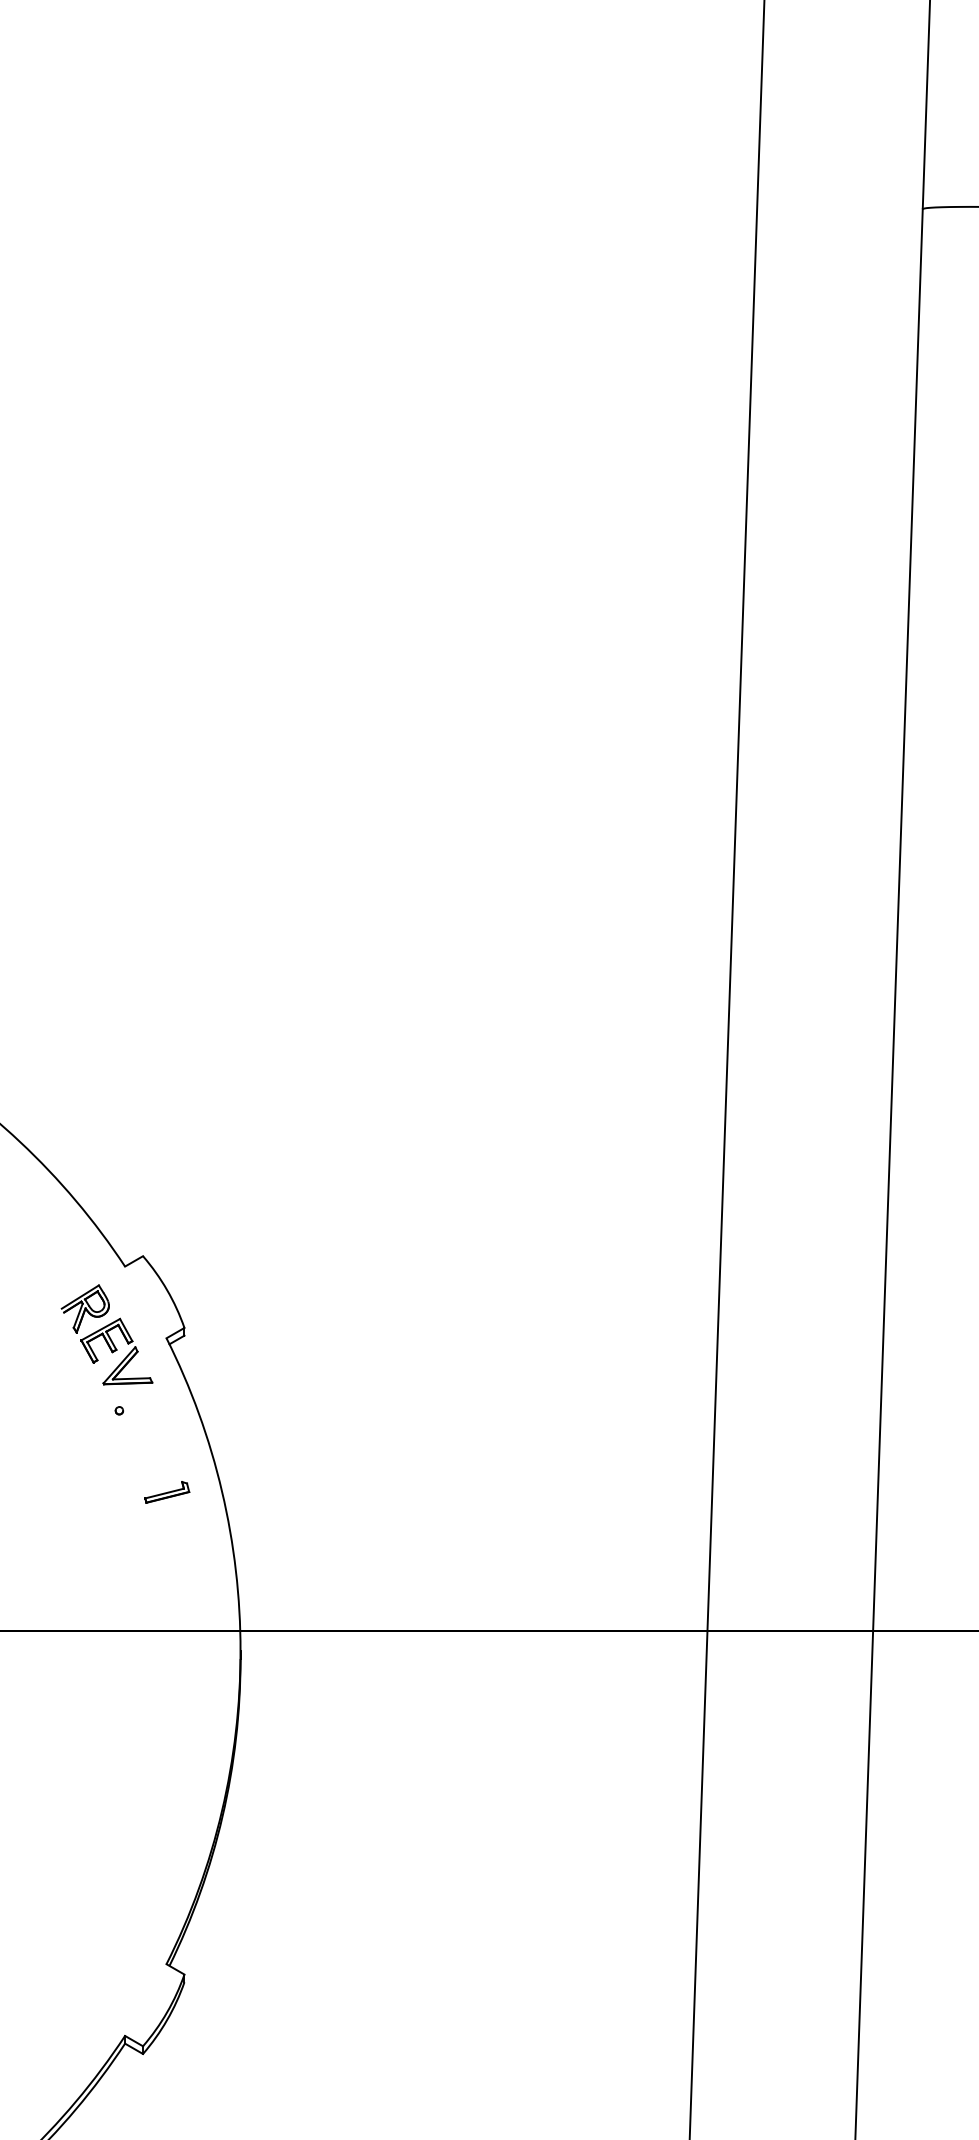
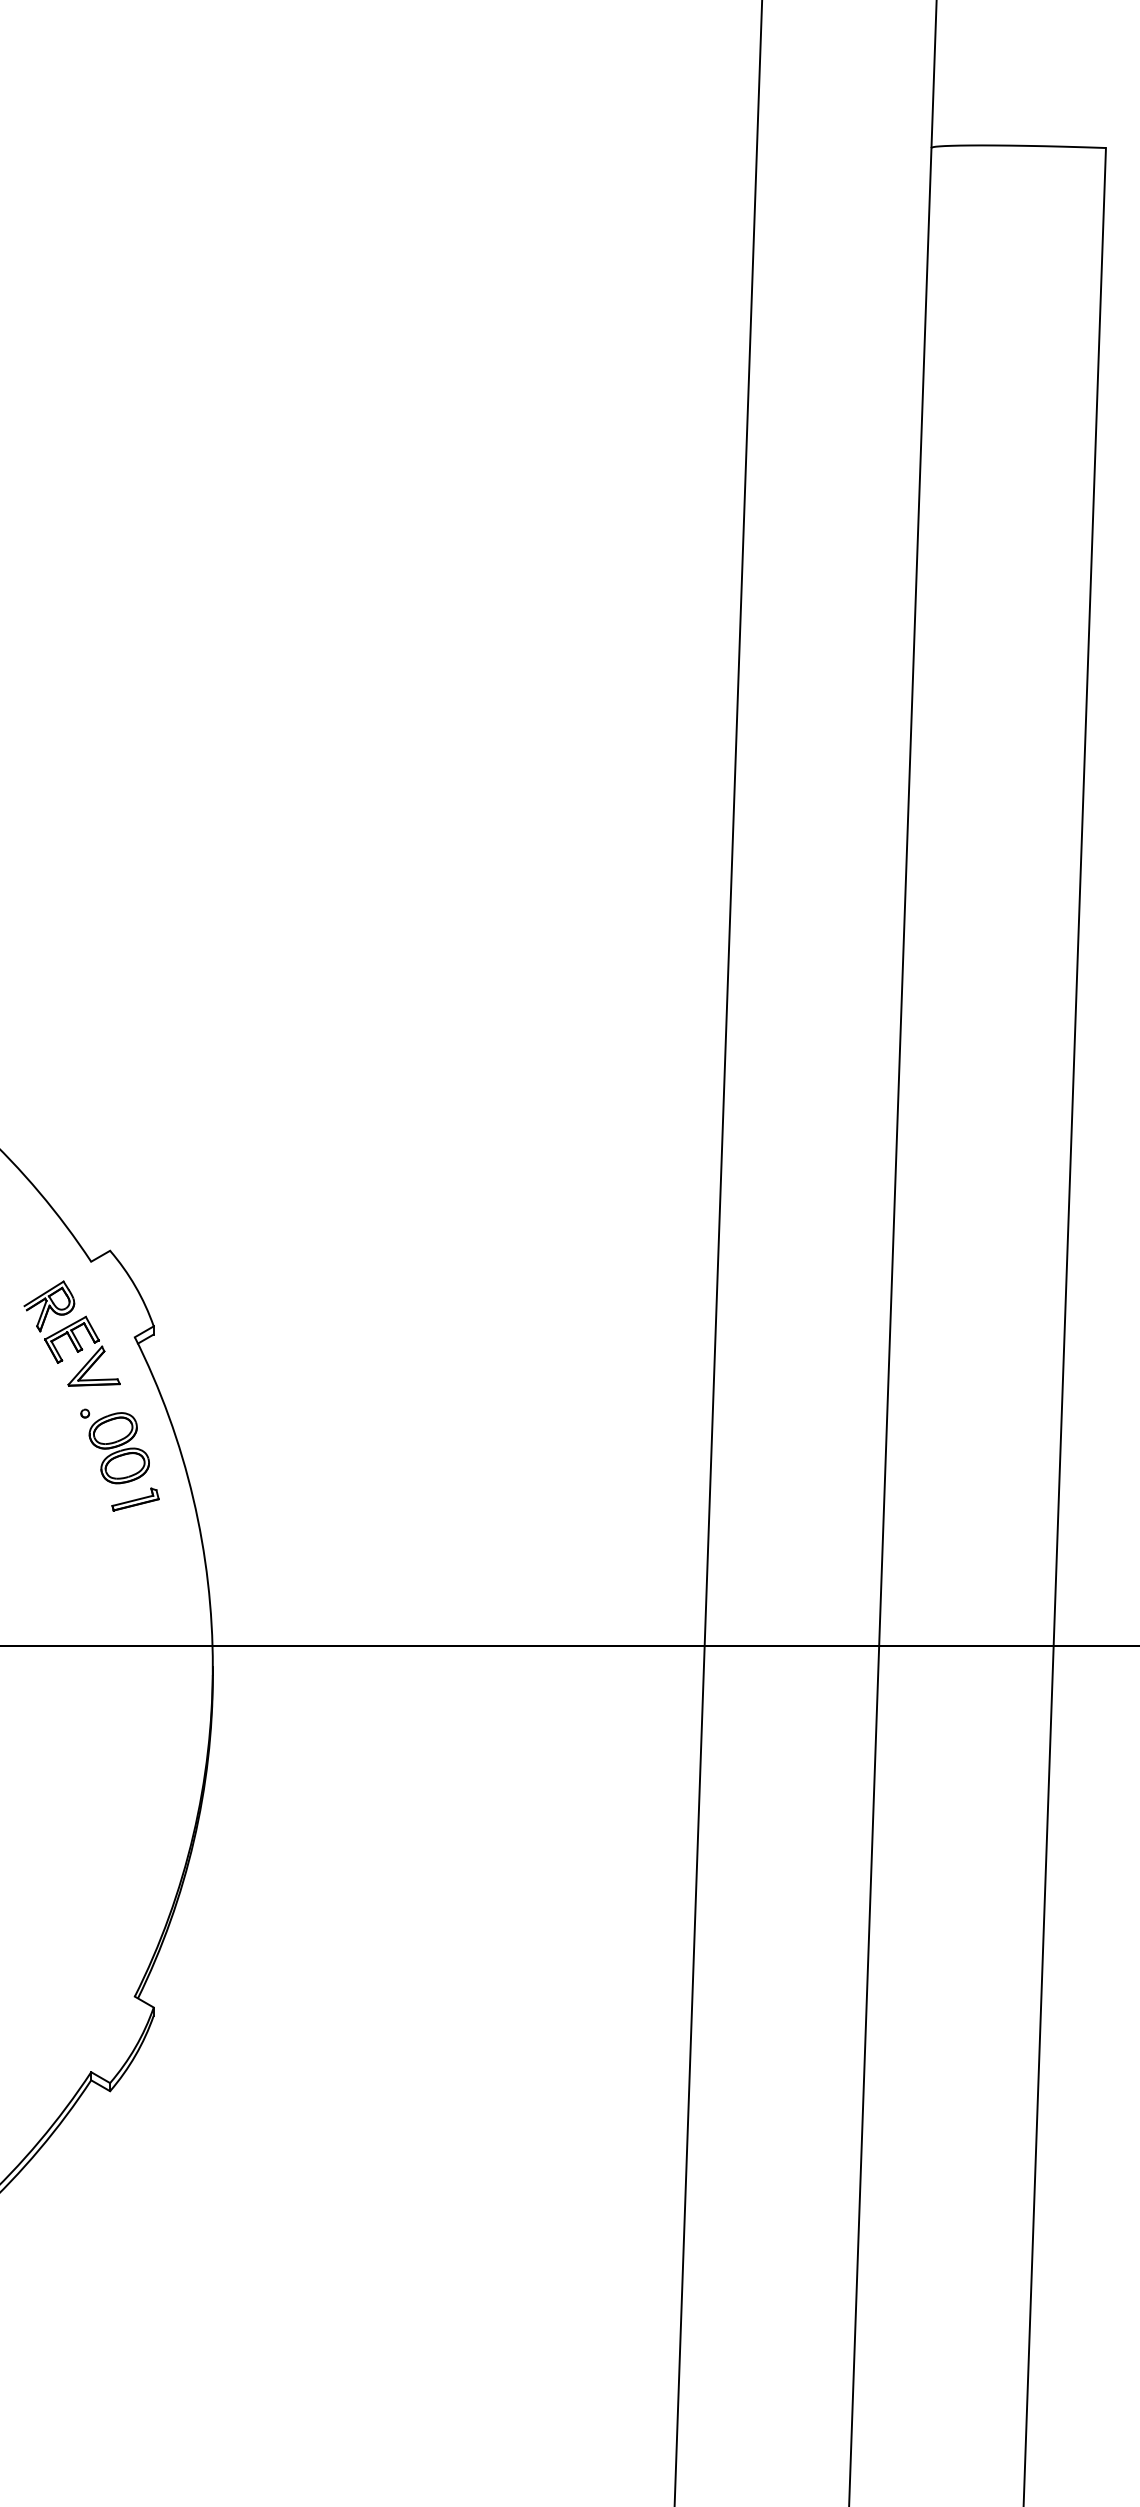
part: (150, 1443) -> (118, 1448), added

